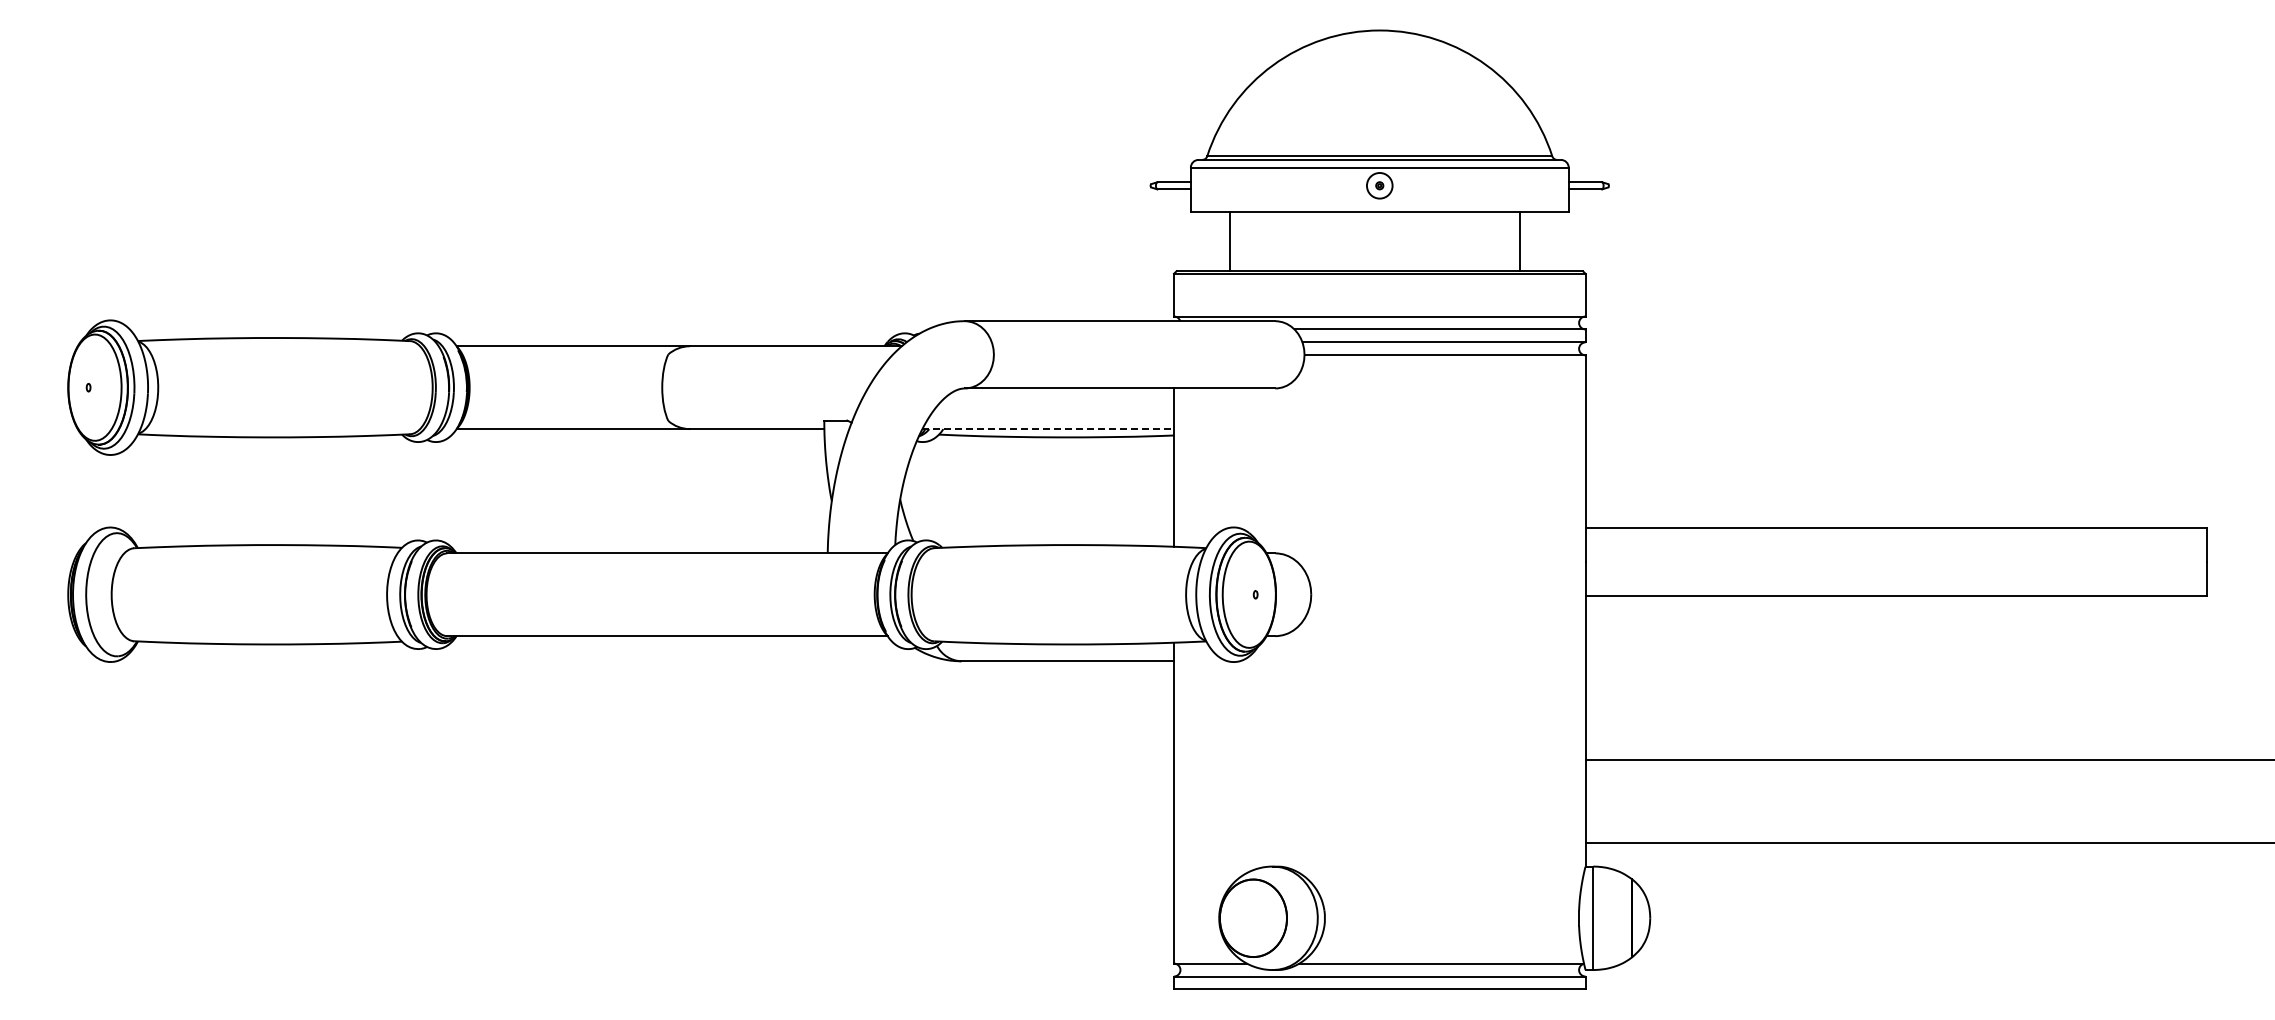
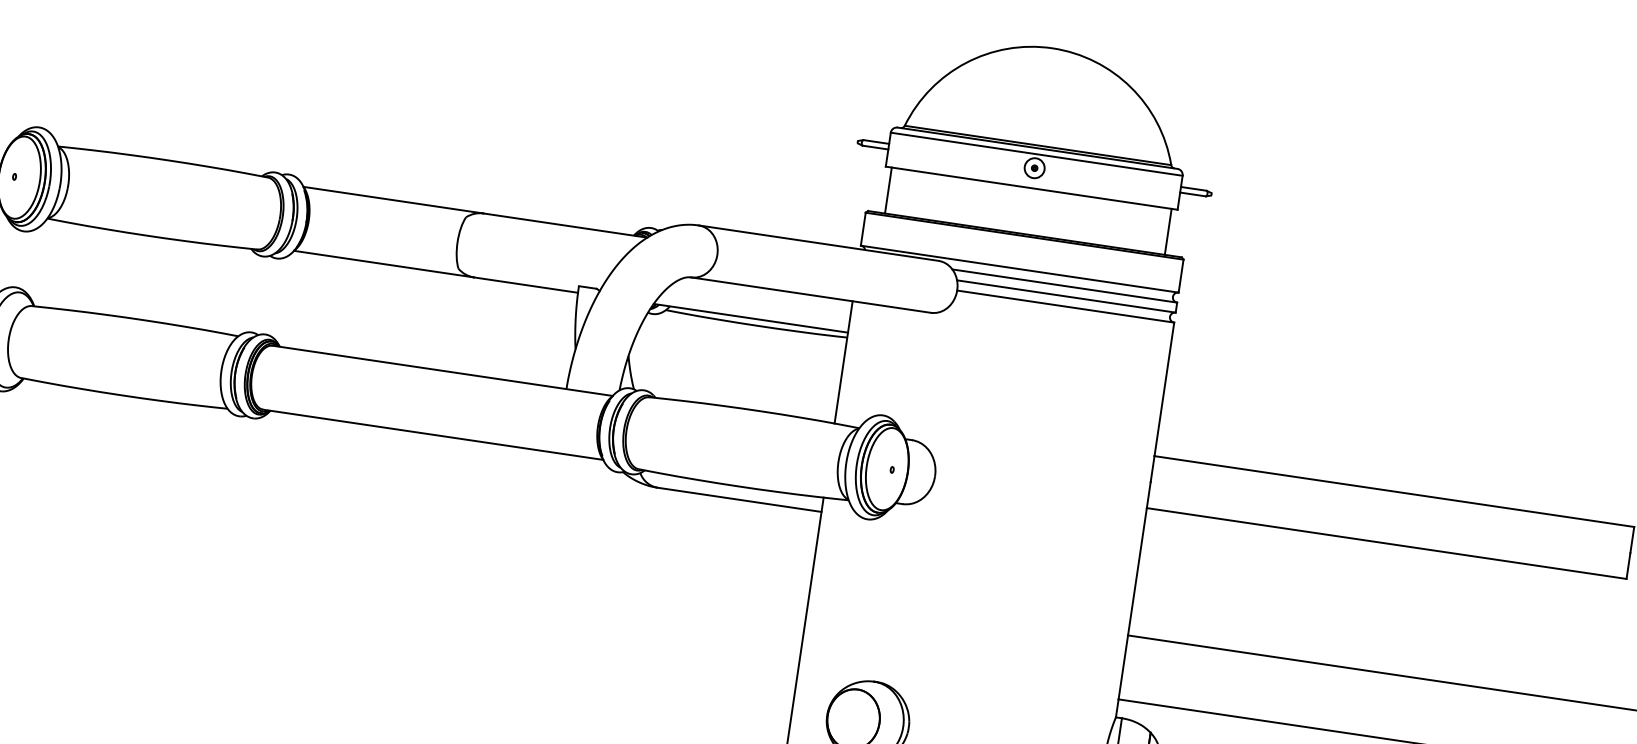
line: (1229, 241) -> (888, 190), moved
line: (1519, 241) -> (1167, 231), moved
line: (1048, 429) -> (751, 318), dashed -> solid

